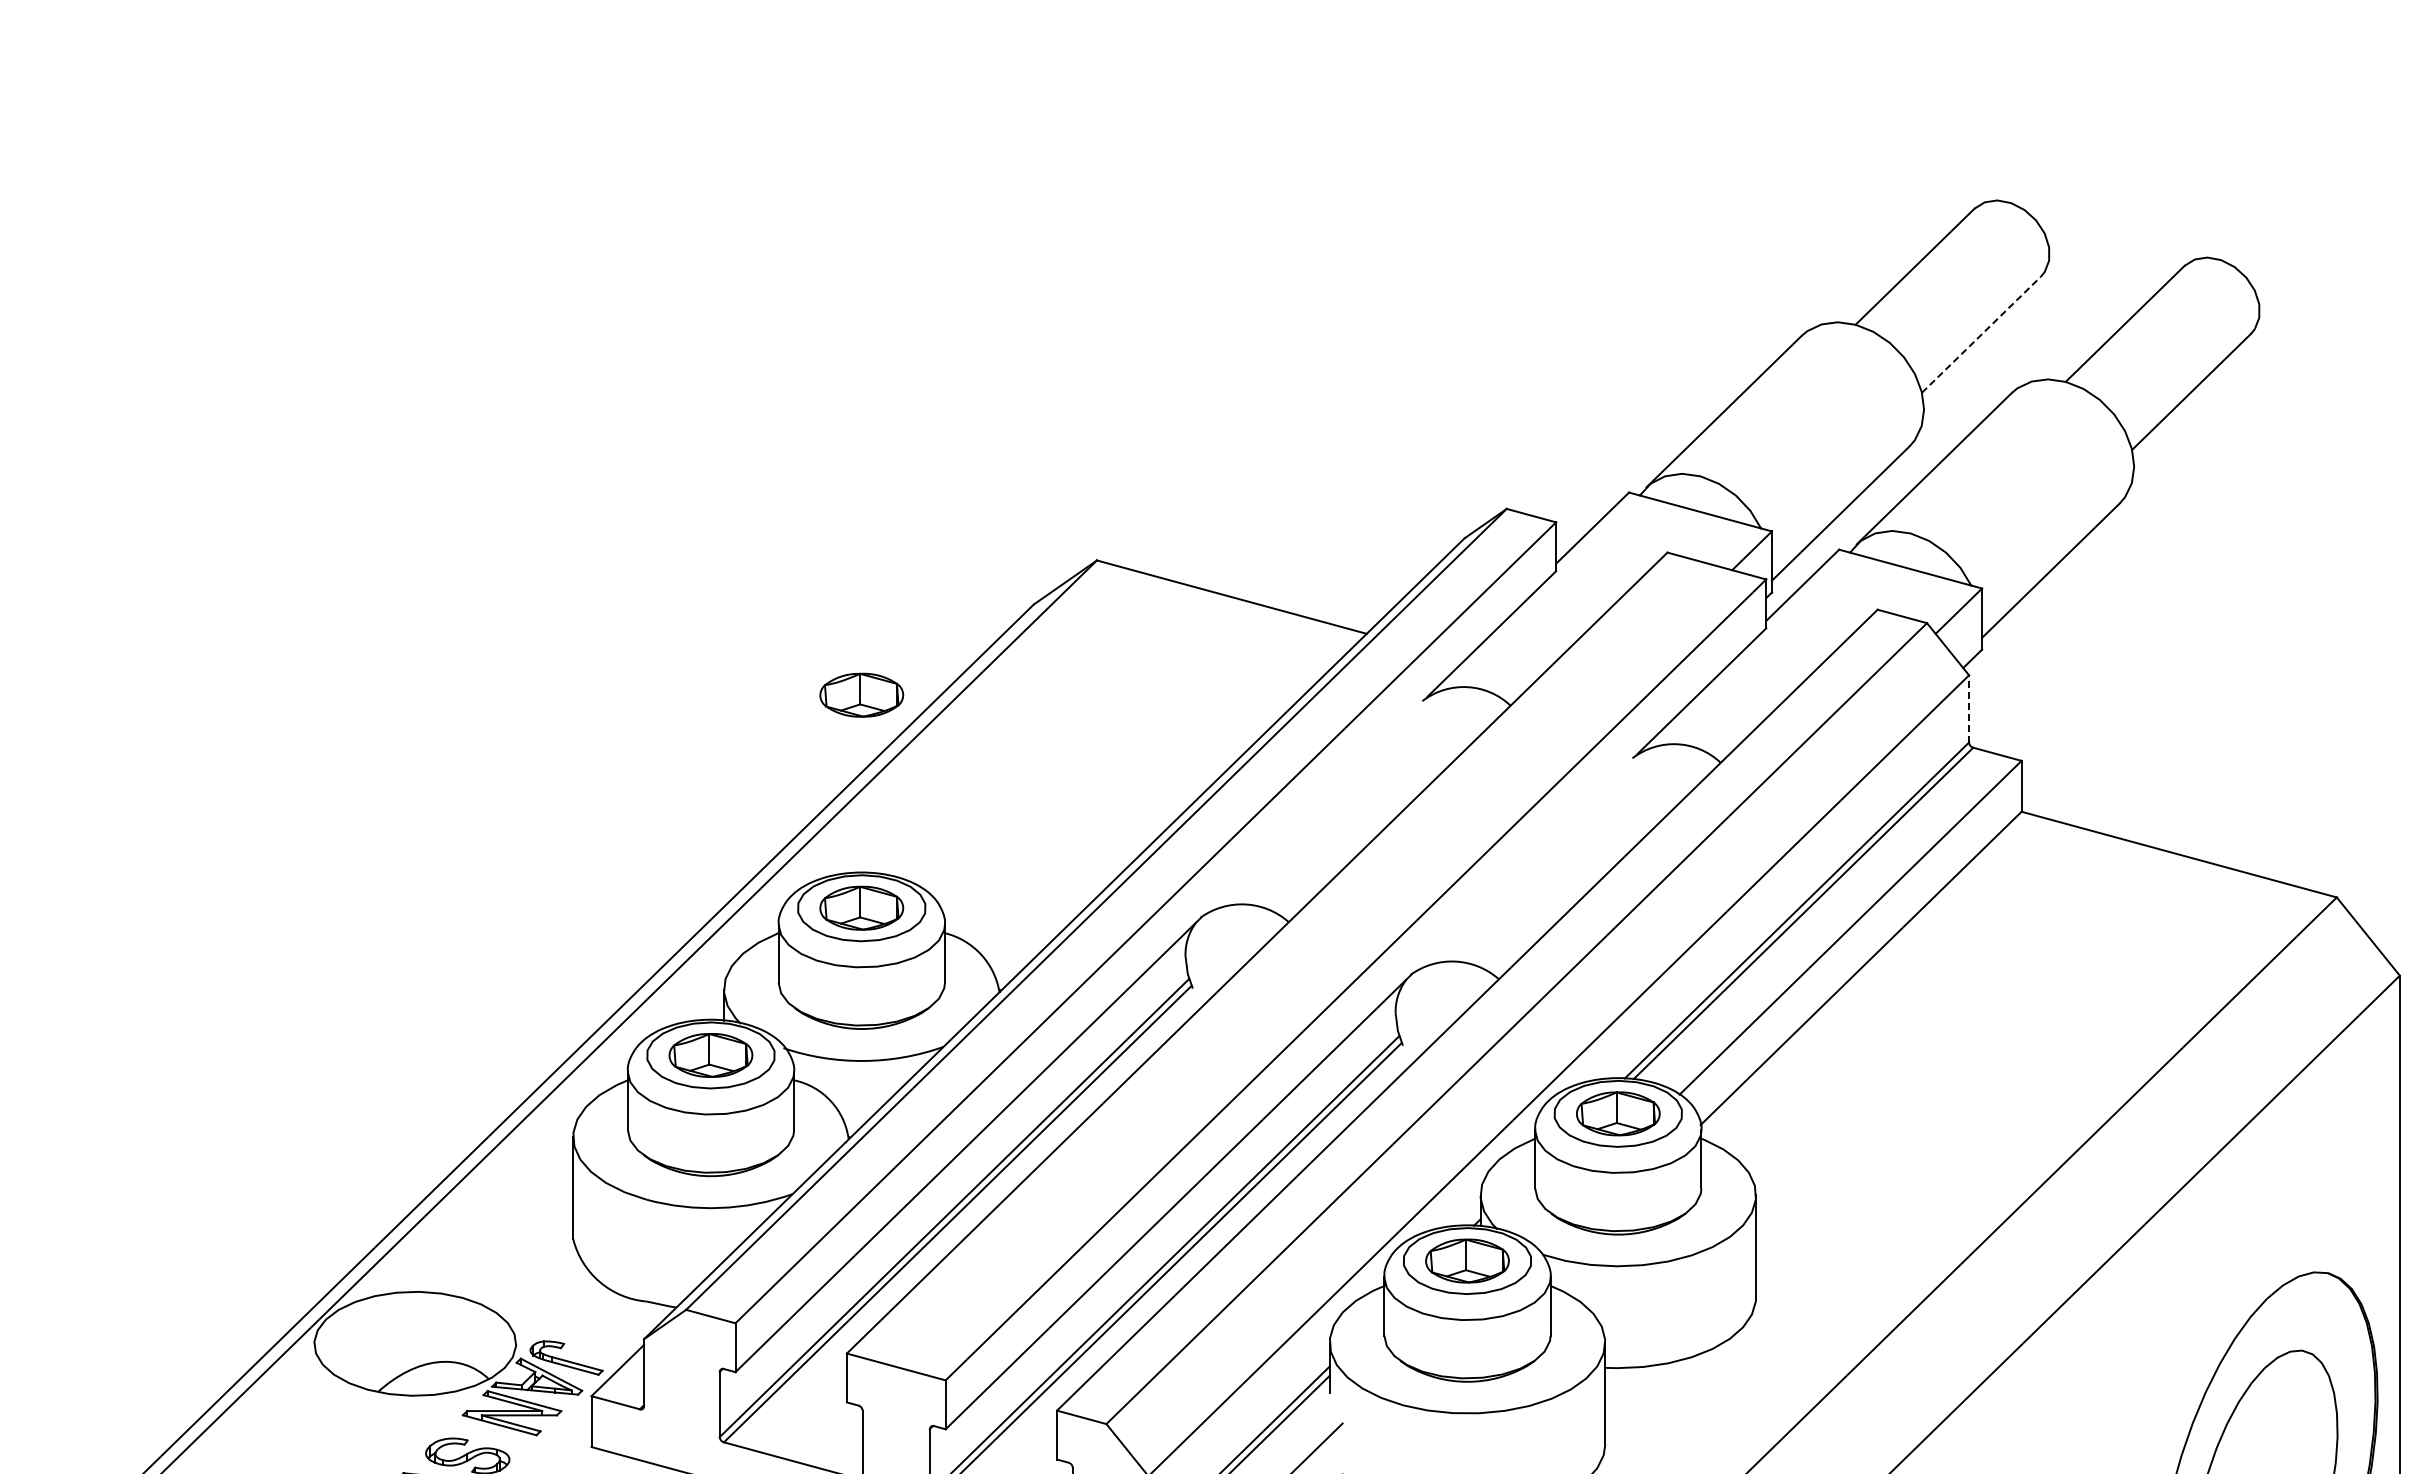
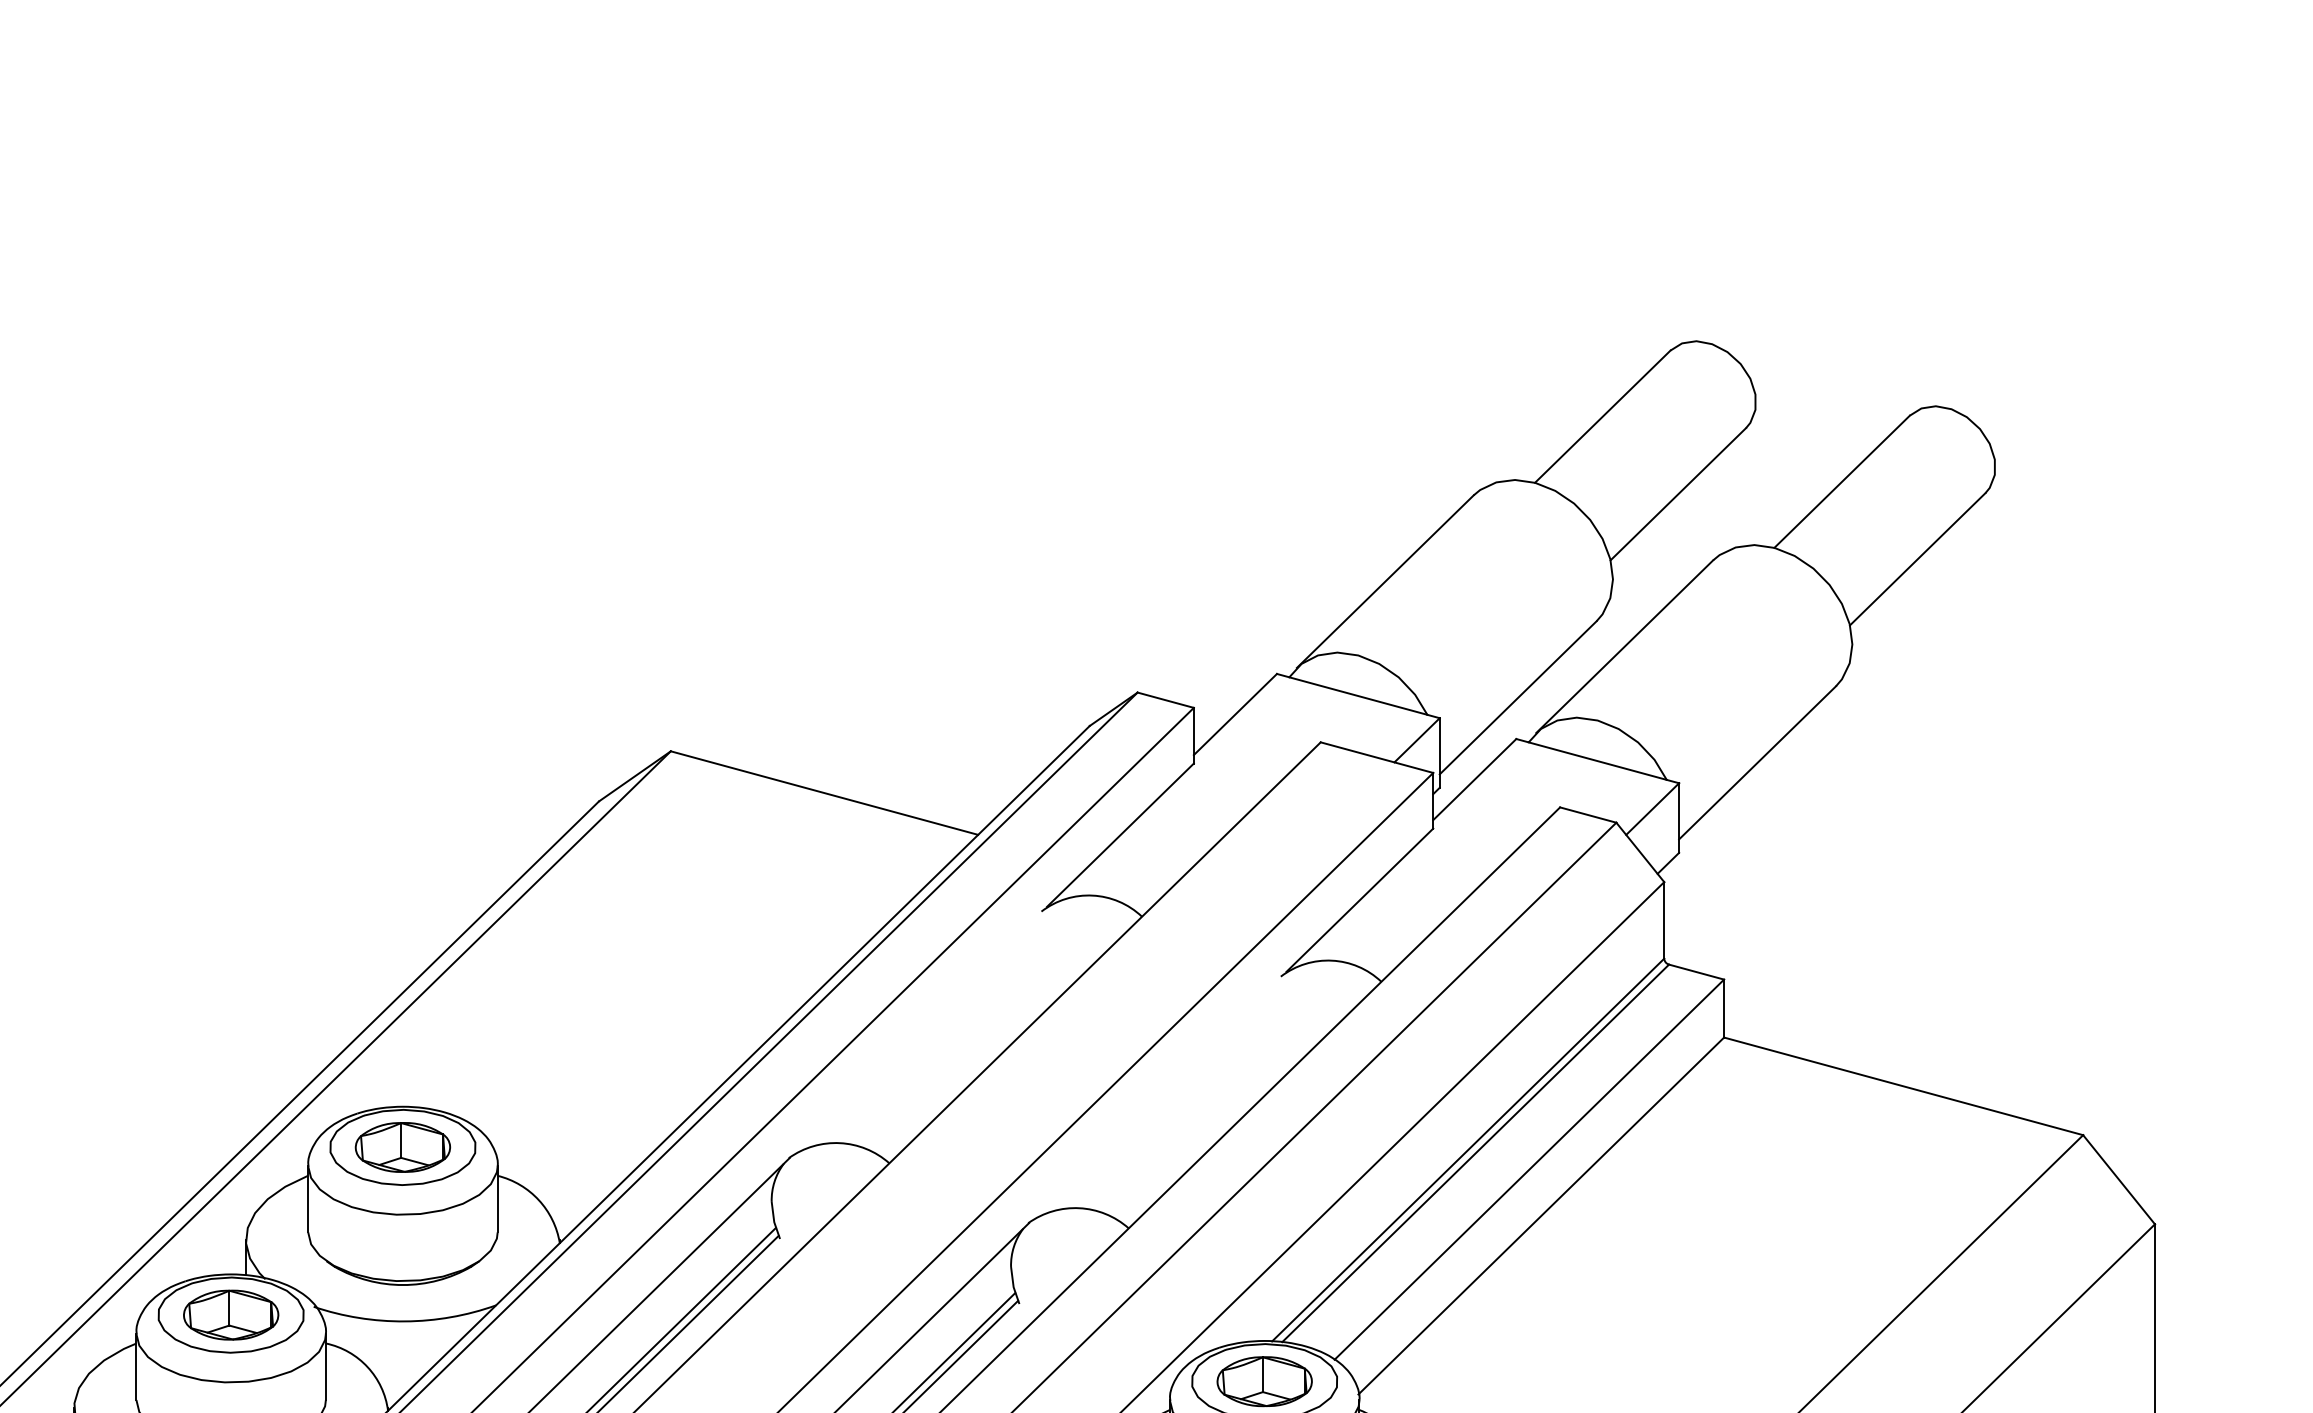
line: (1981, 334) -> (1678, 493), dashed -> solid
part: (861, 694) -> (402, 903), removed
line: (1969, 708) -> (1664, 919), dashed -> solid

